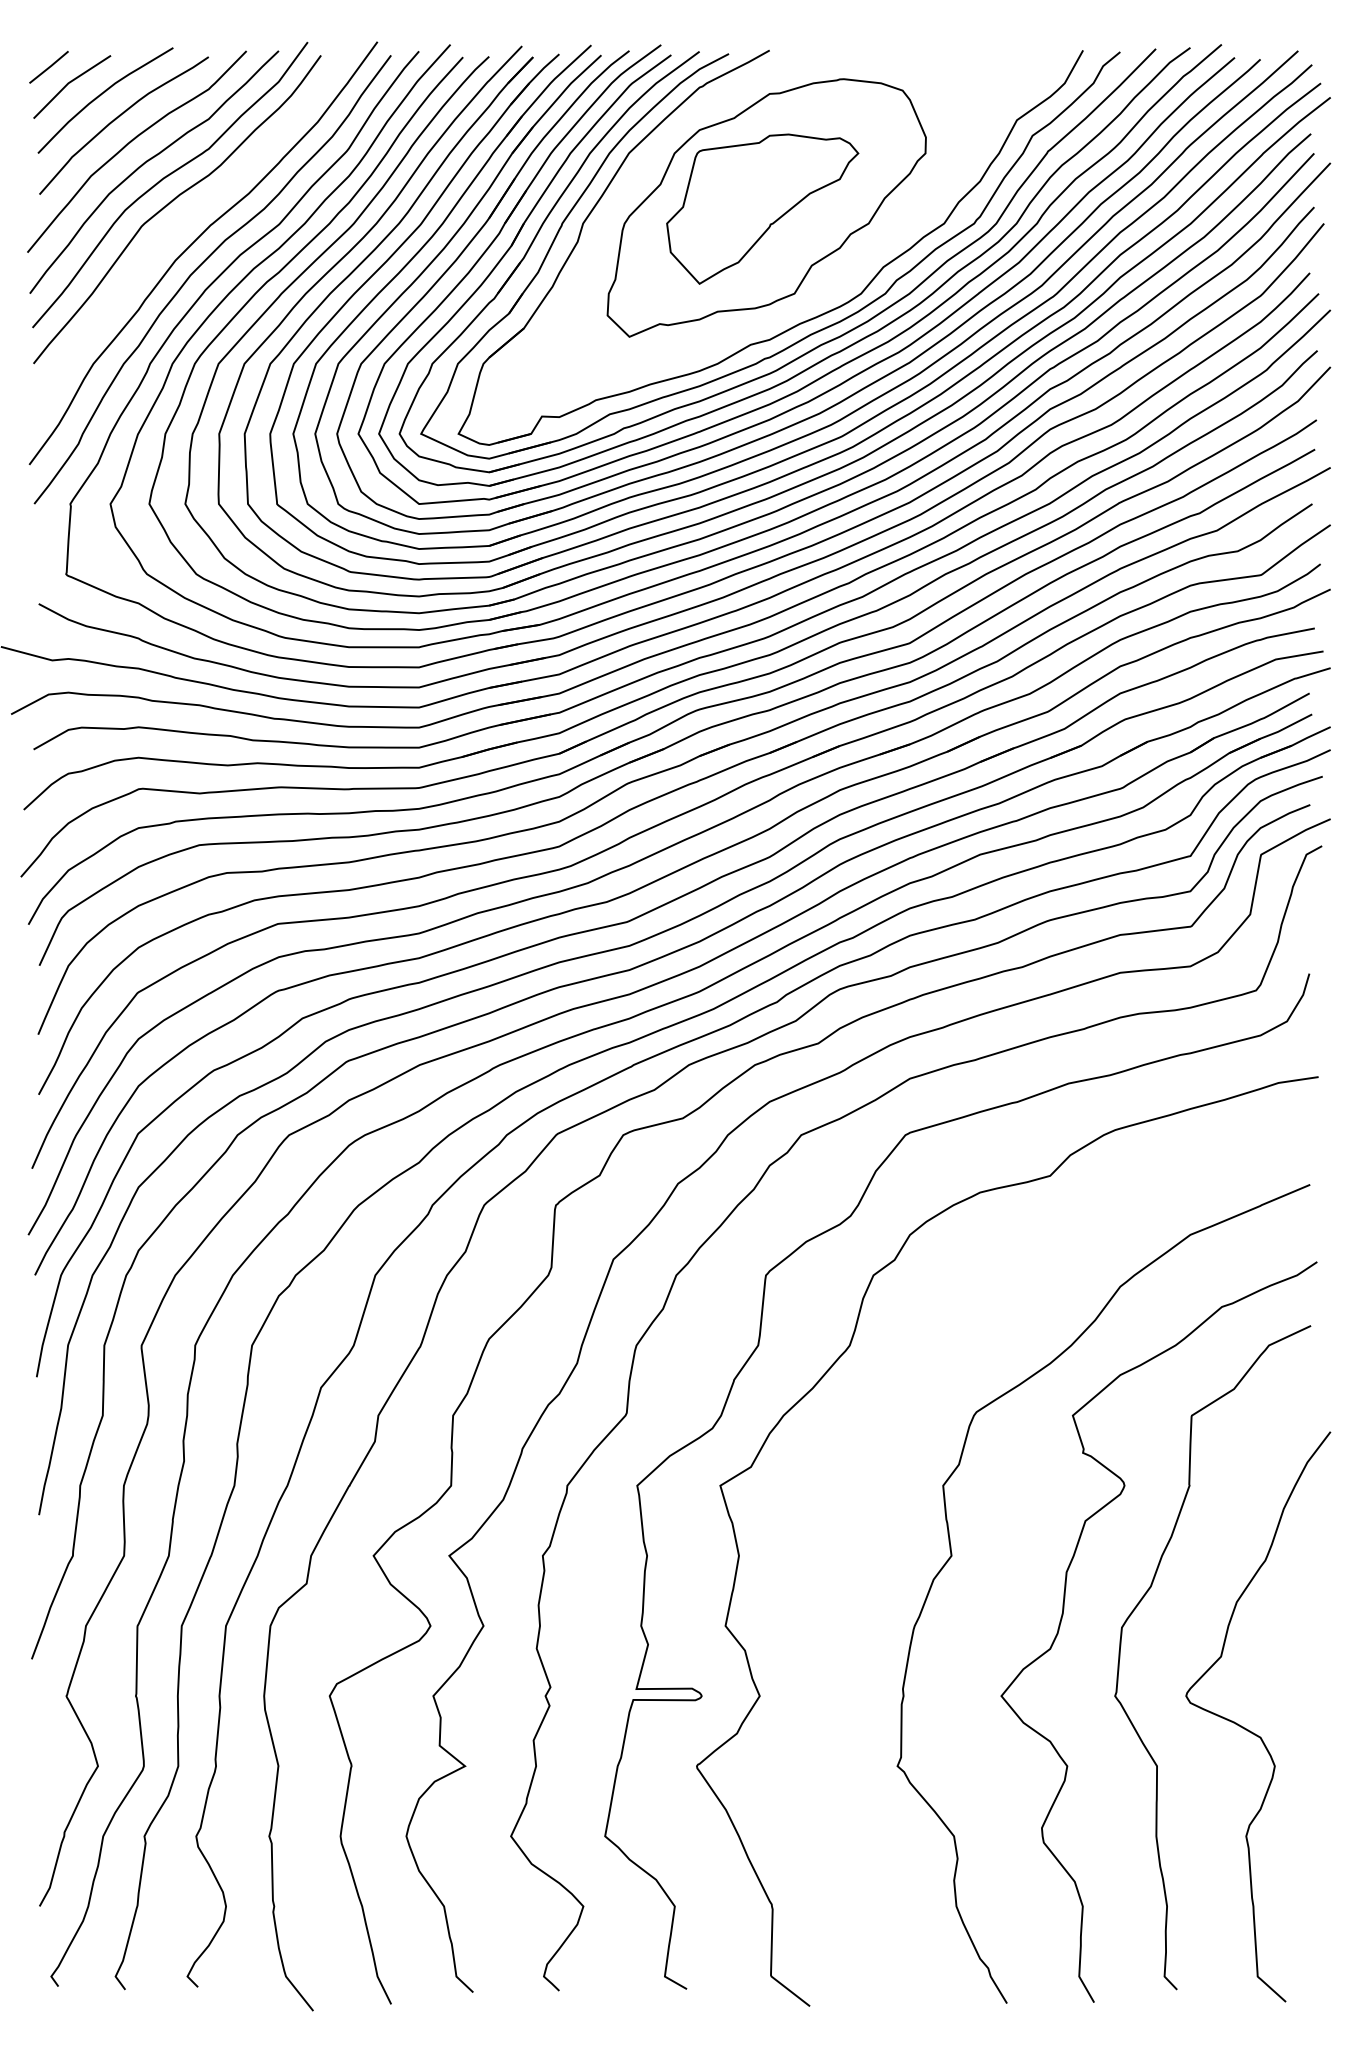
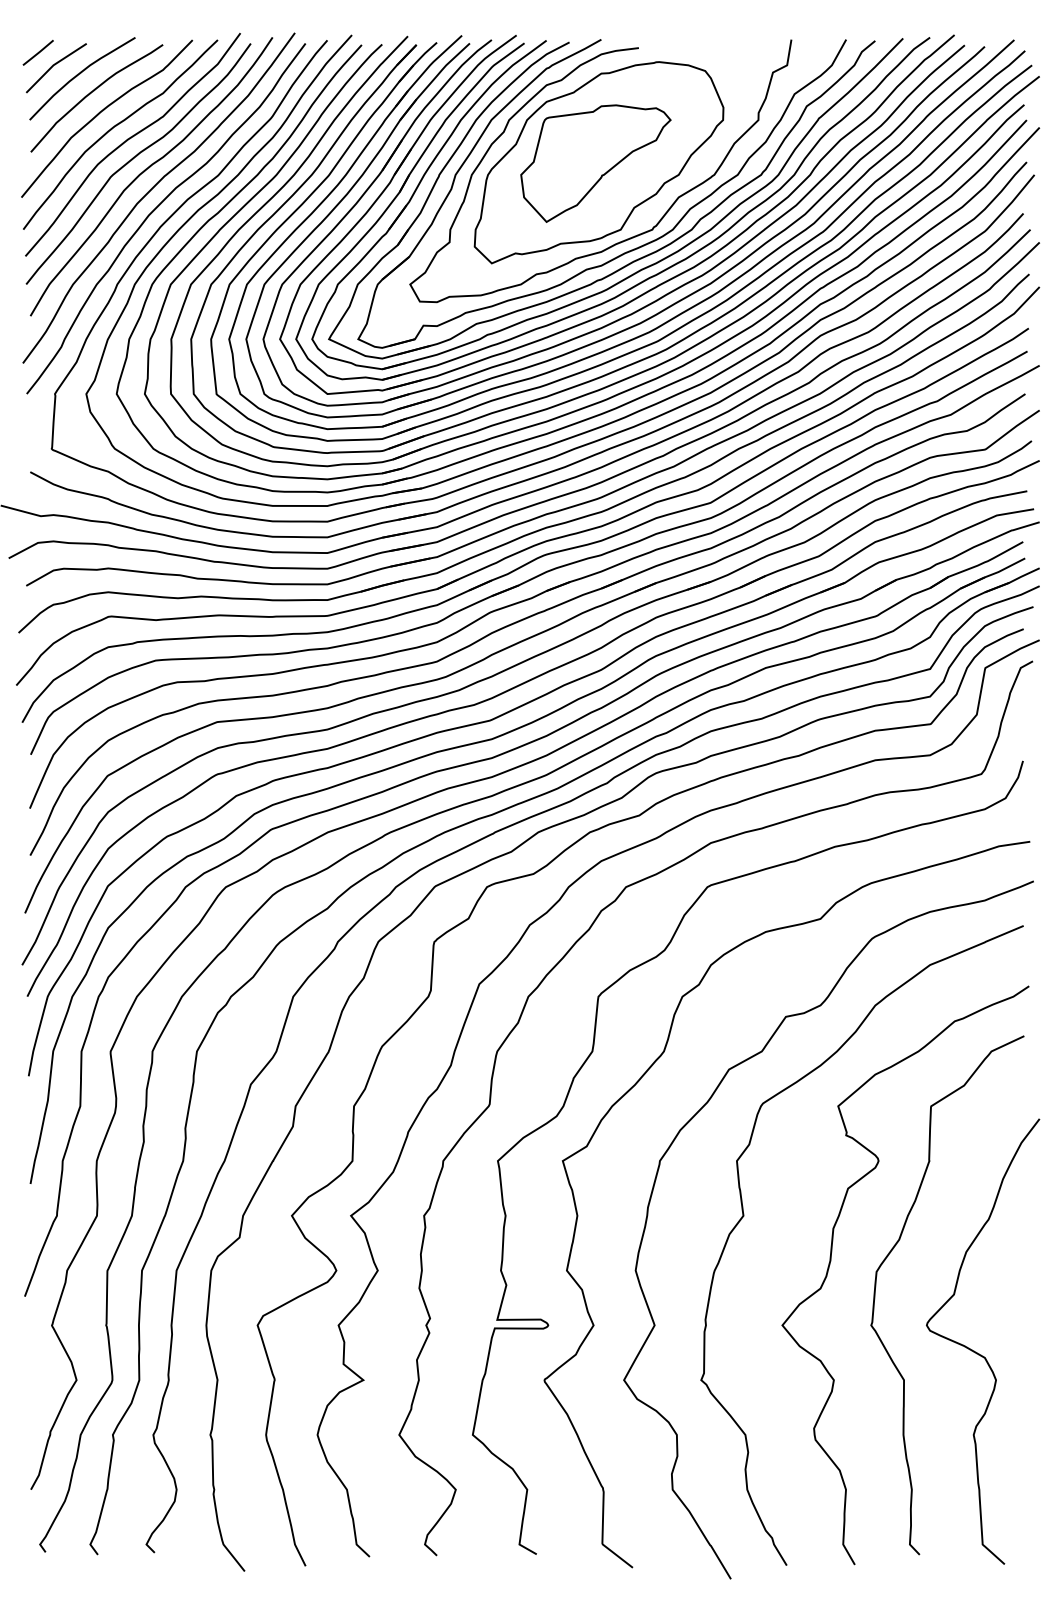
curve: (189, 216) -> (148, 169), added
curve: (804, 304) -> (628, 238), added
curve: (902, 1415) -> (705, 1106), added

